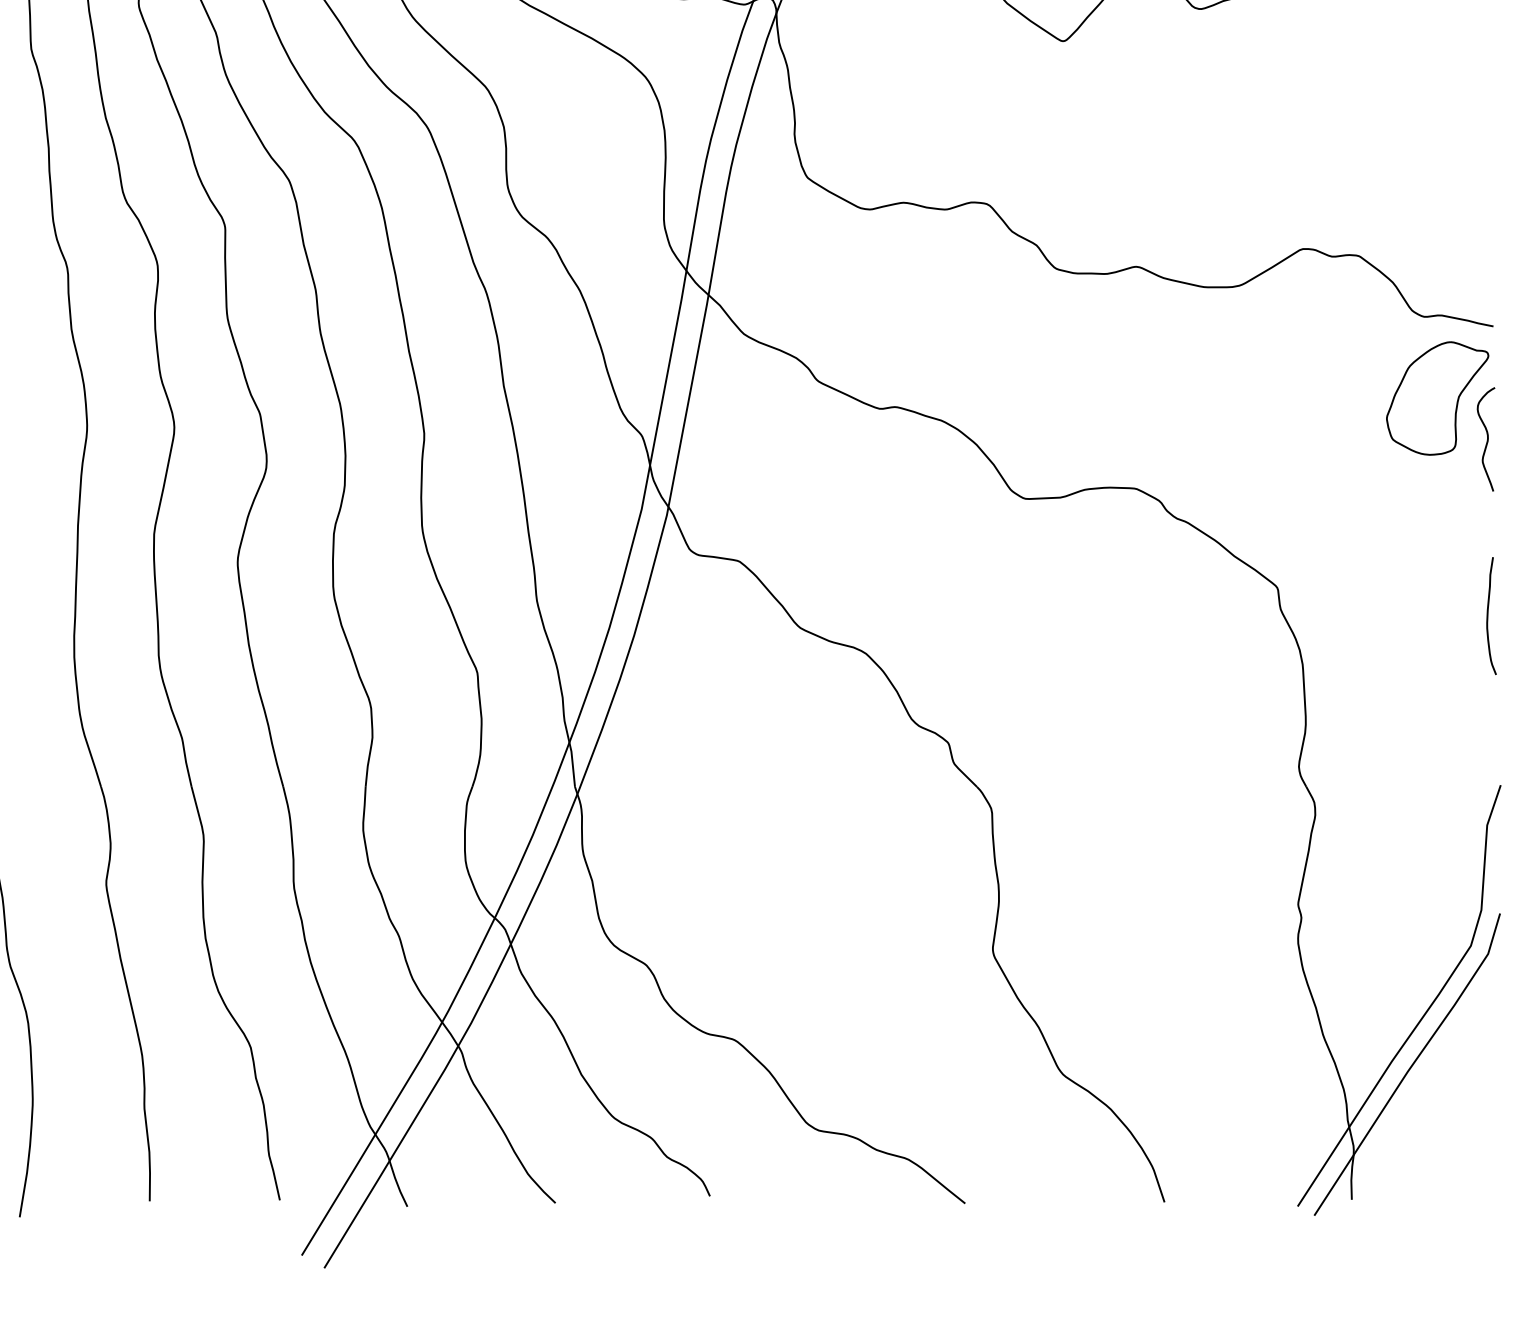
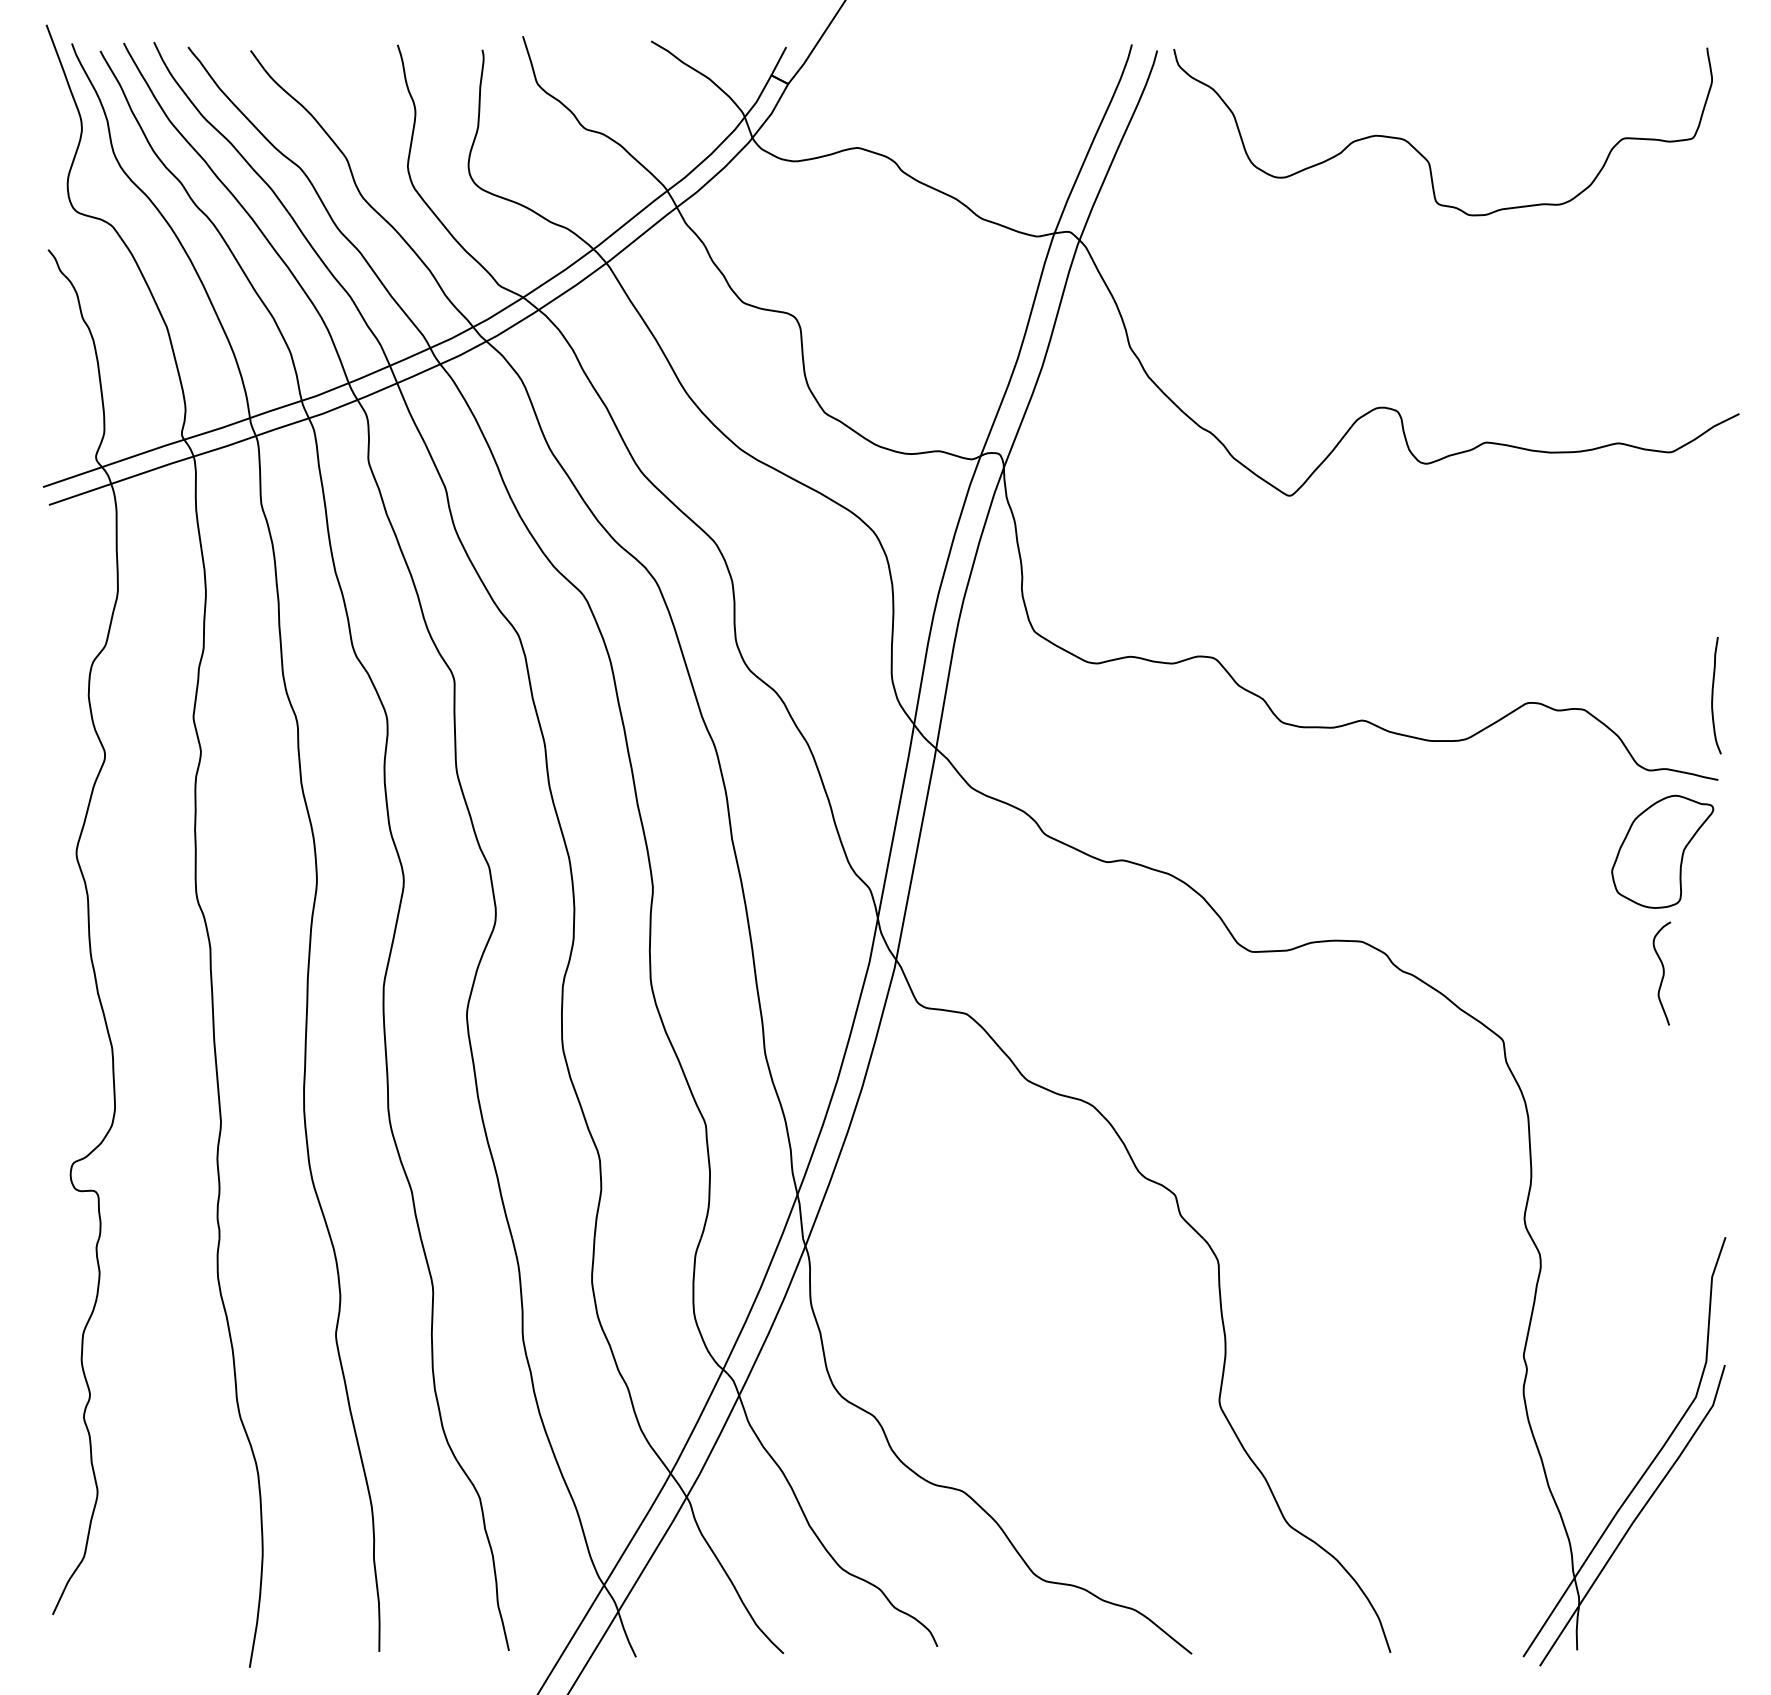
curve: (1486, 439) -> (1662, 973), moved
curve: (1488, 615) -> (1713, 695), moved

